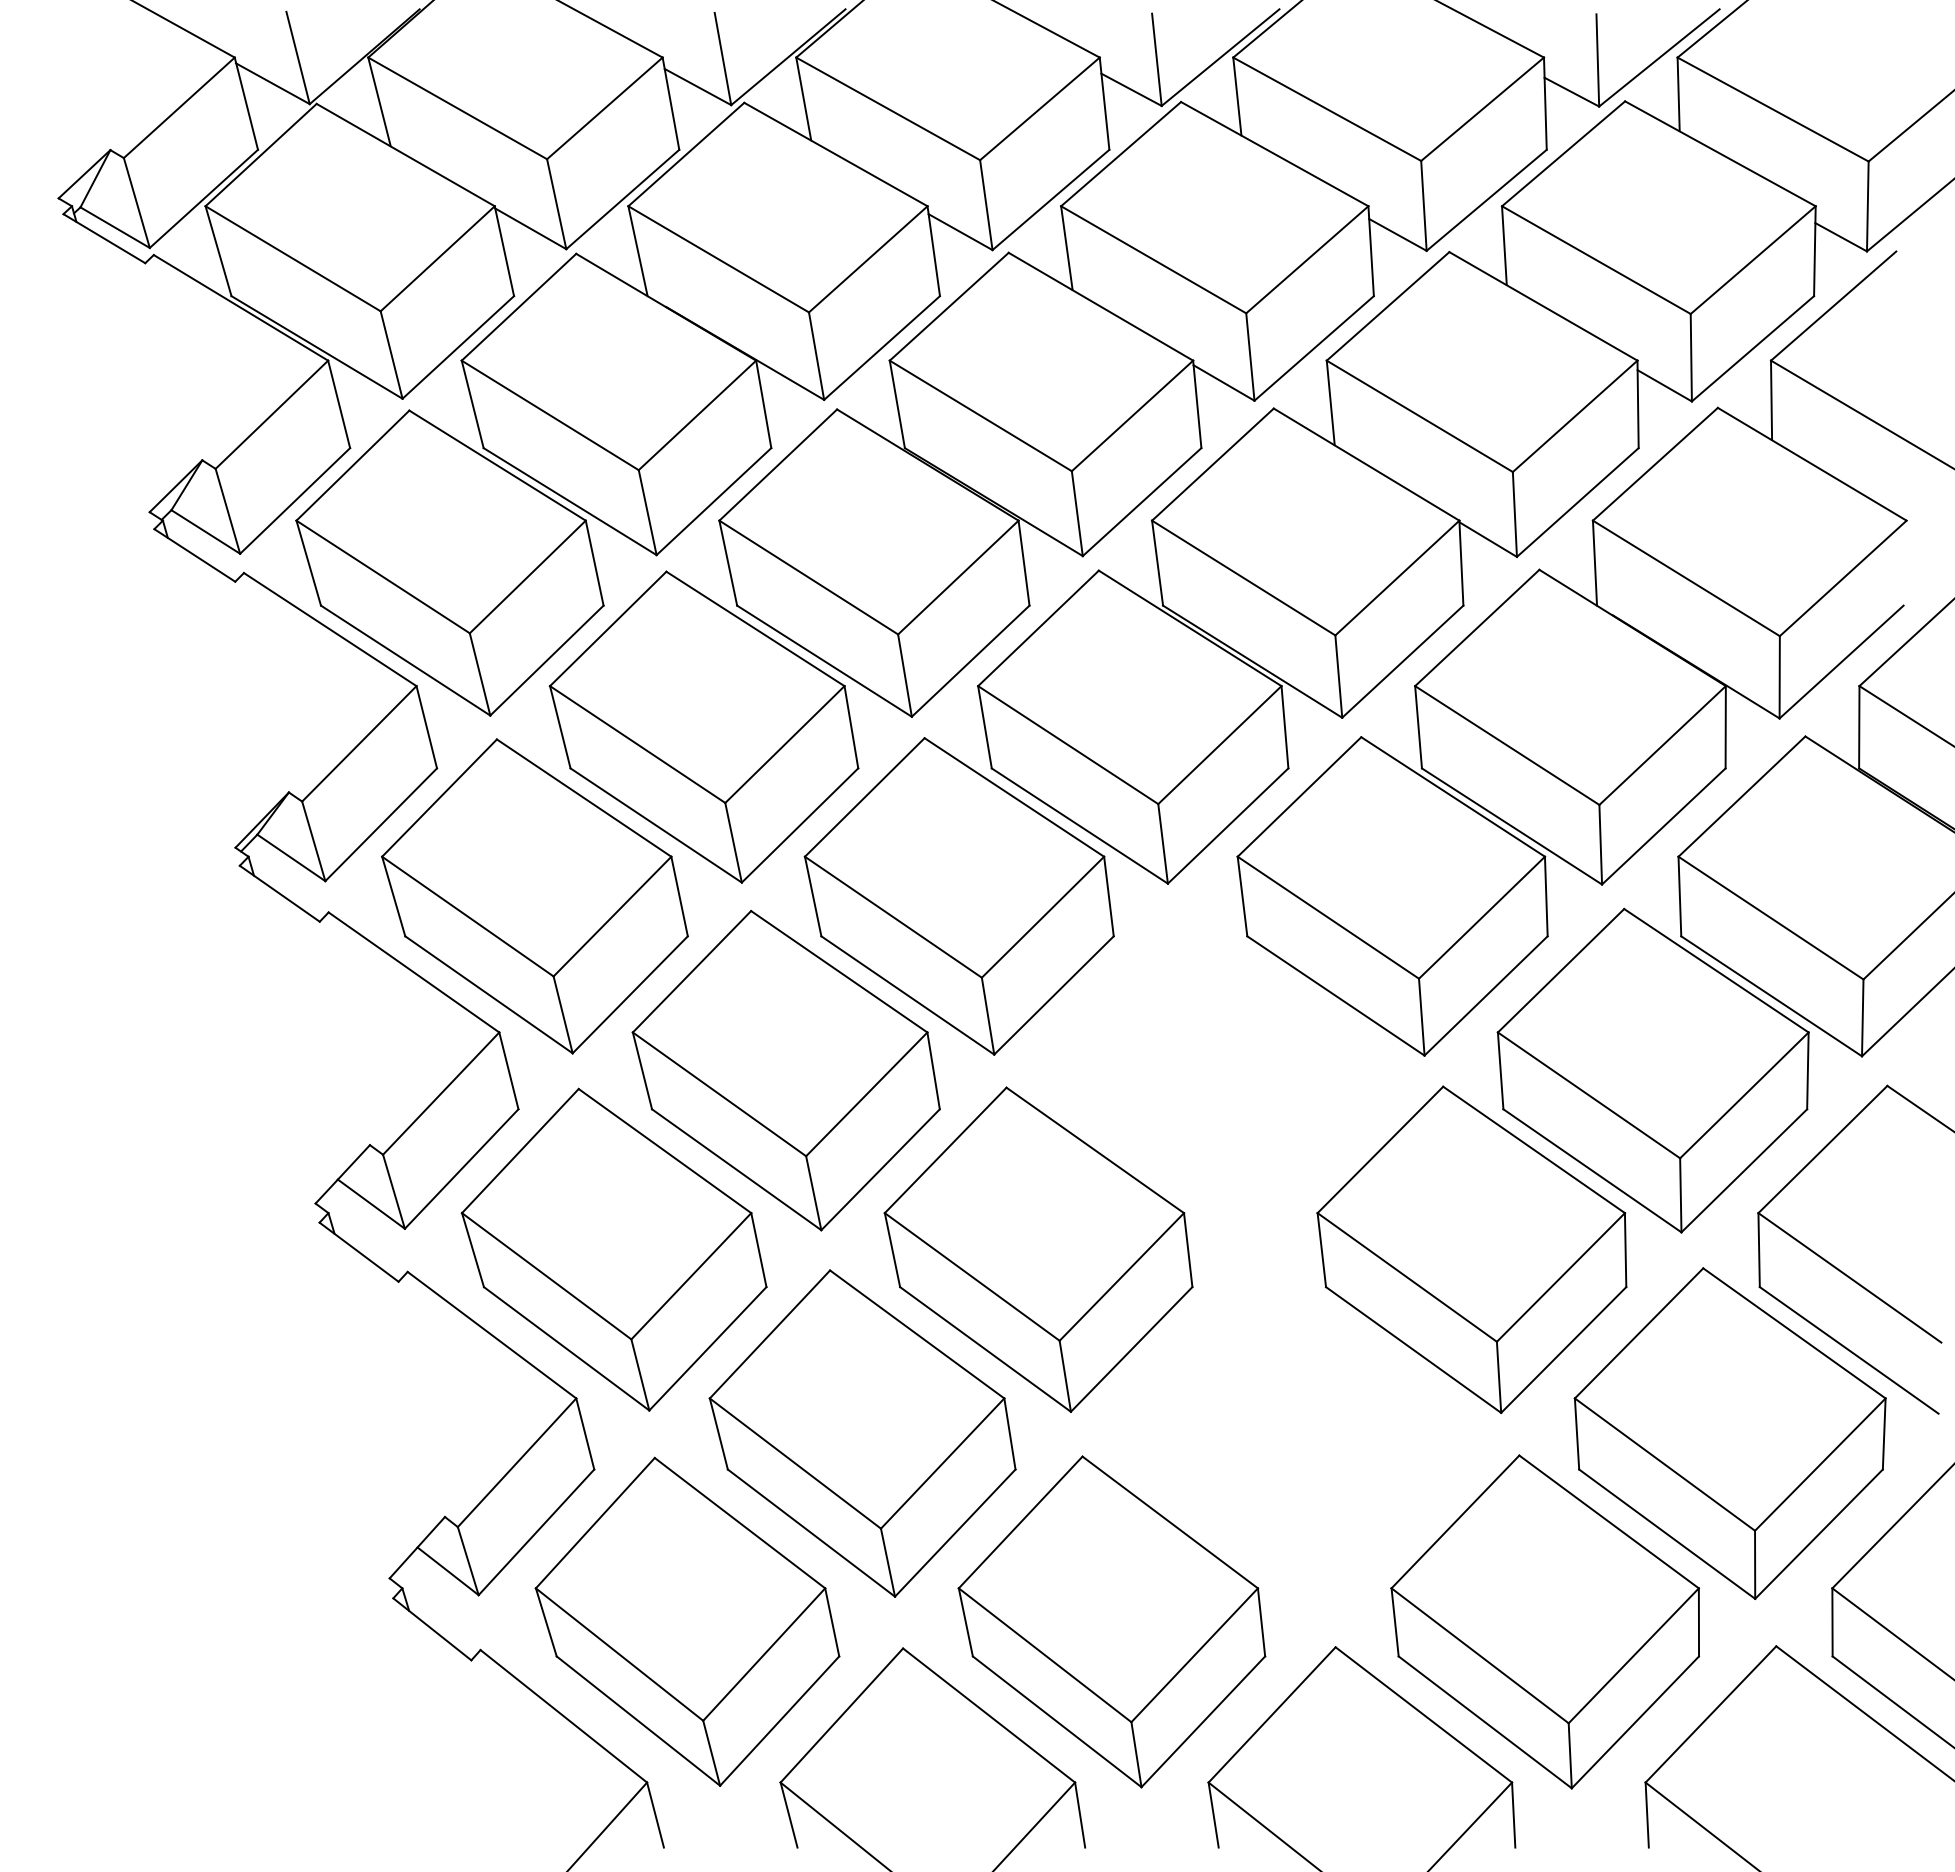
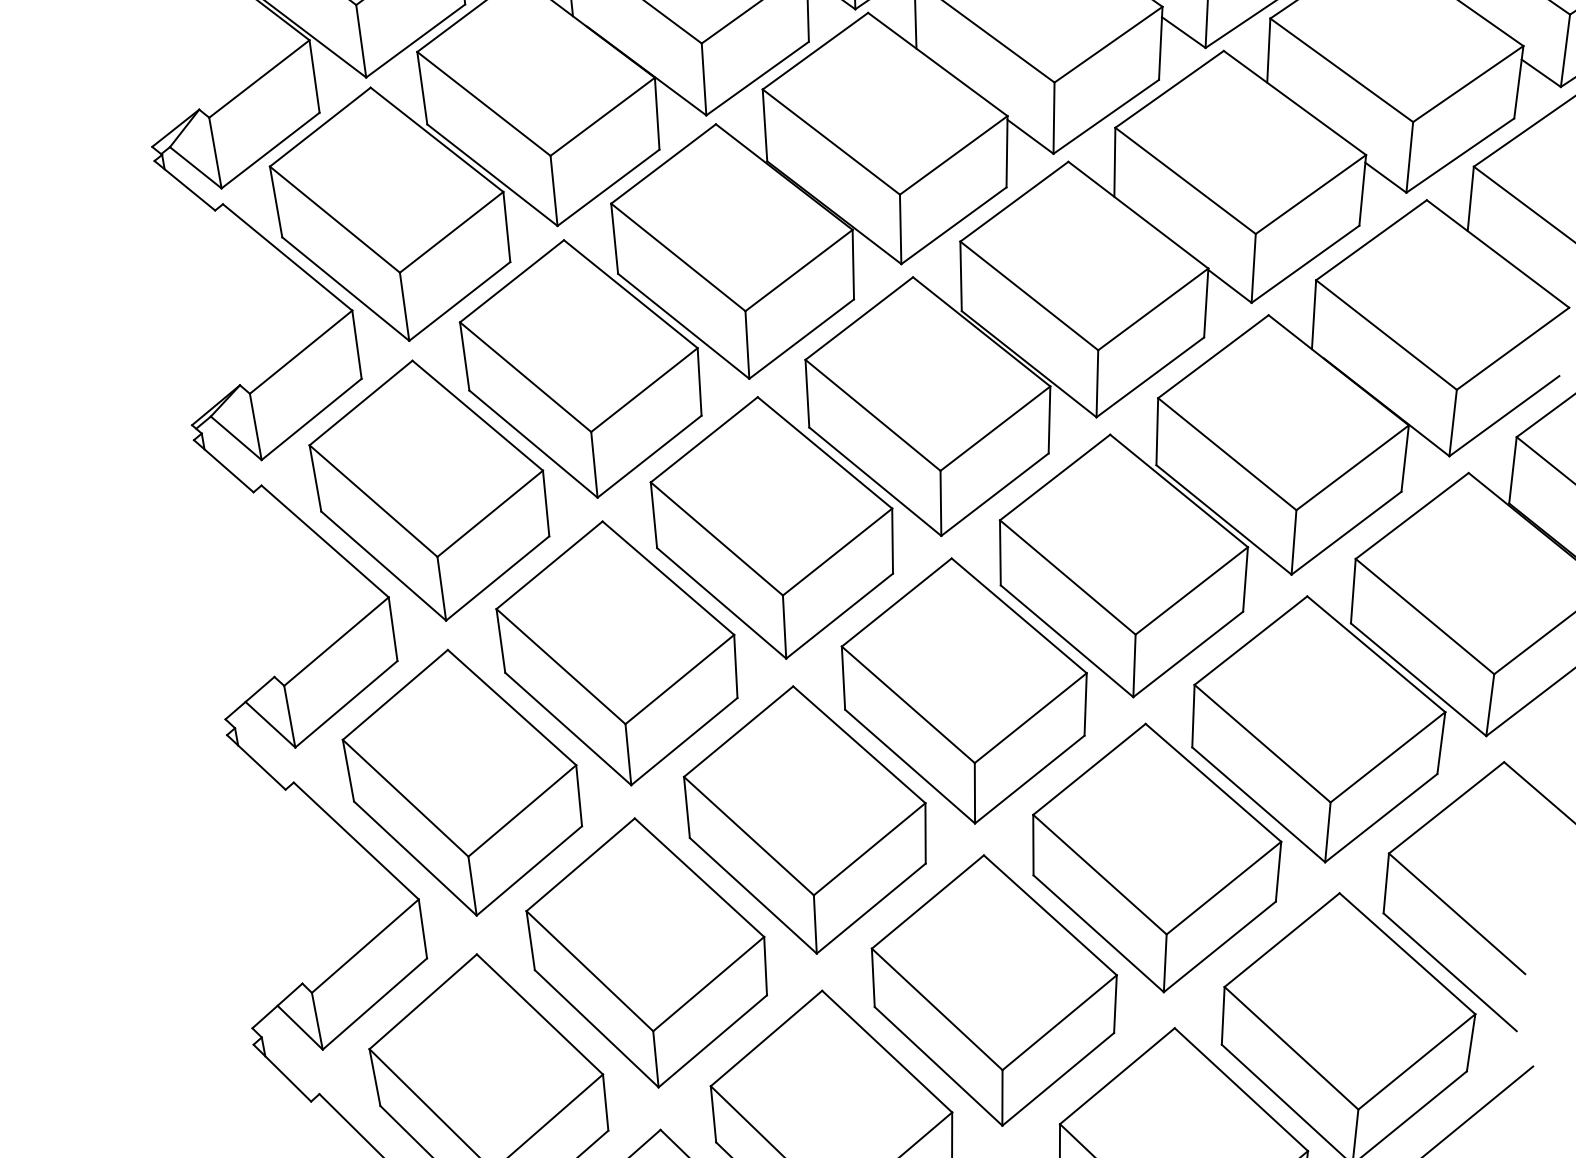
part: (1214, 1070) -> (962, 690), added
part: (1291, 1433) -> (992, 990), added

